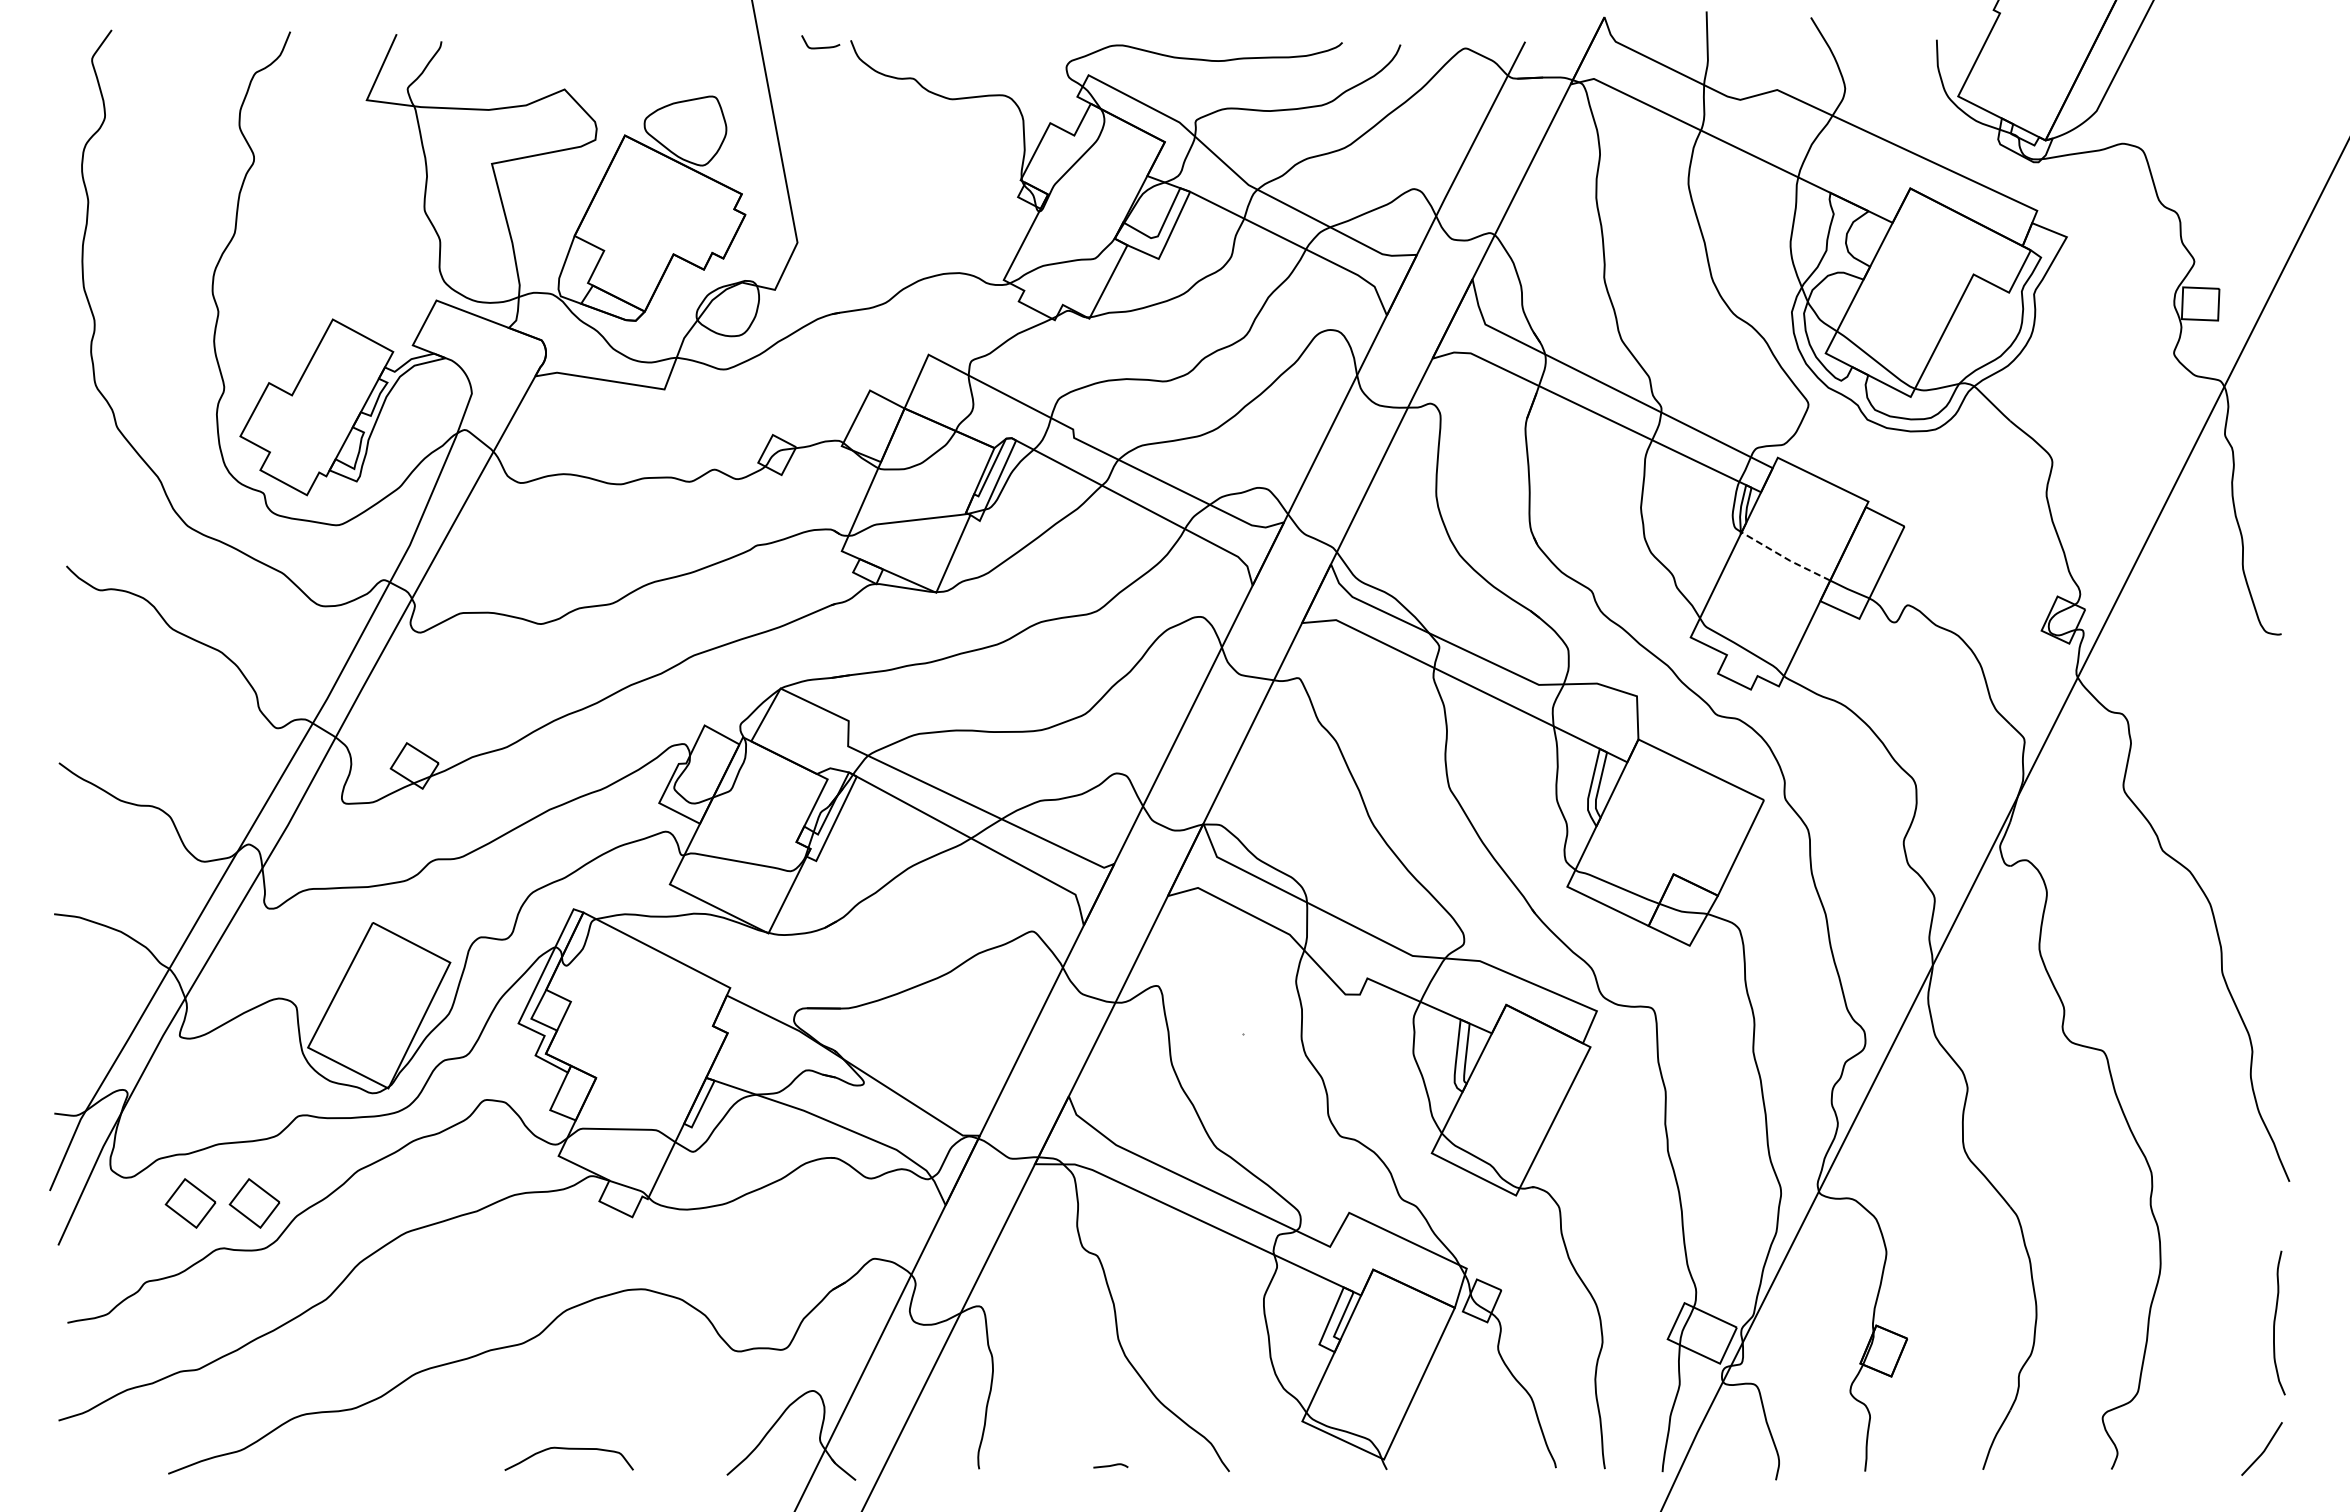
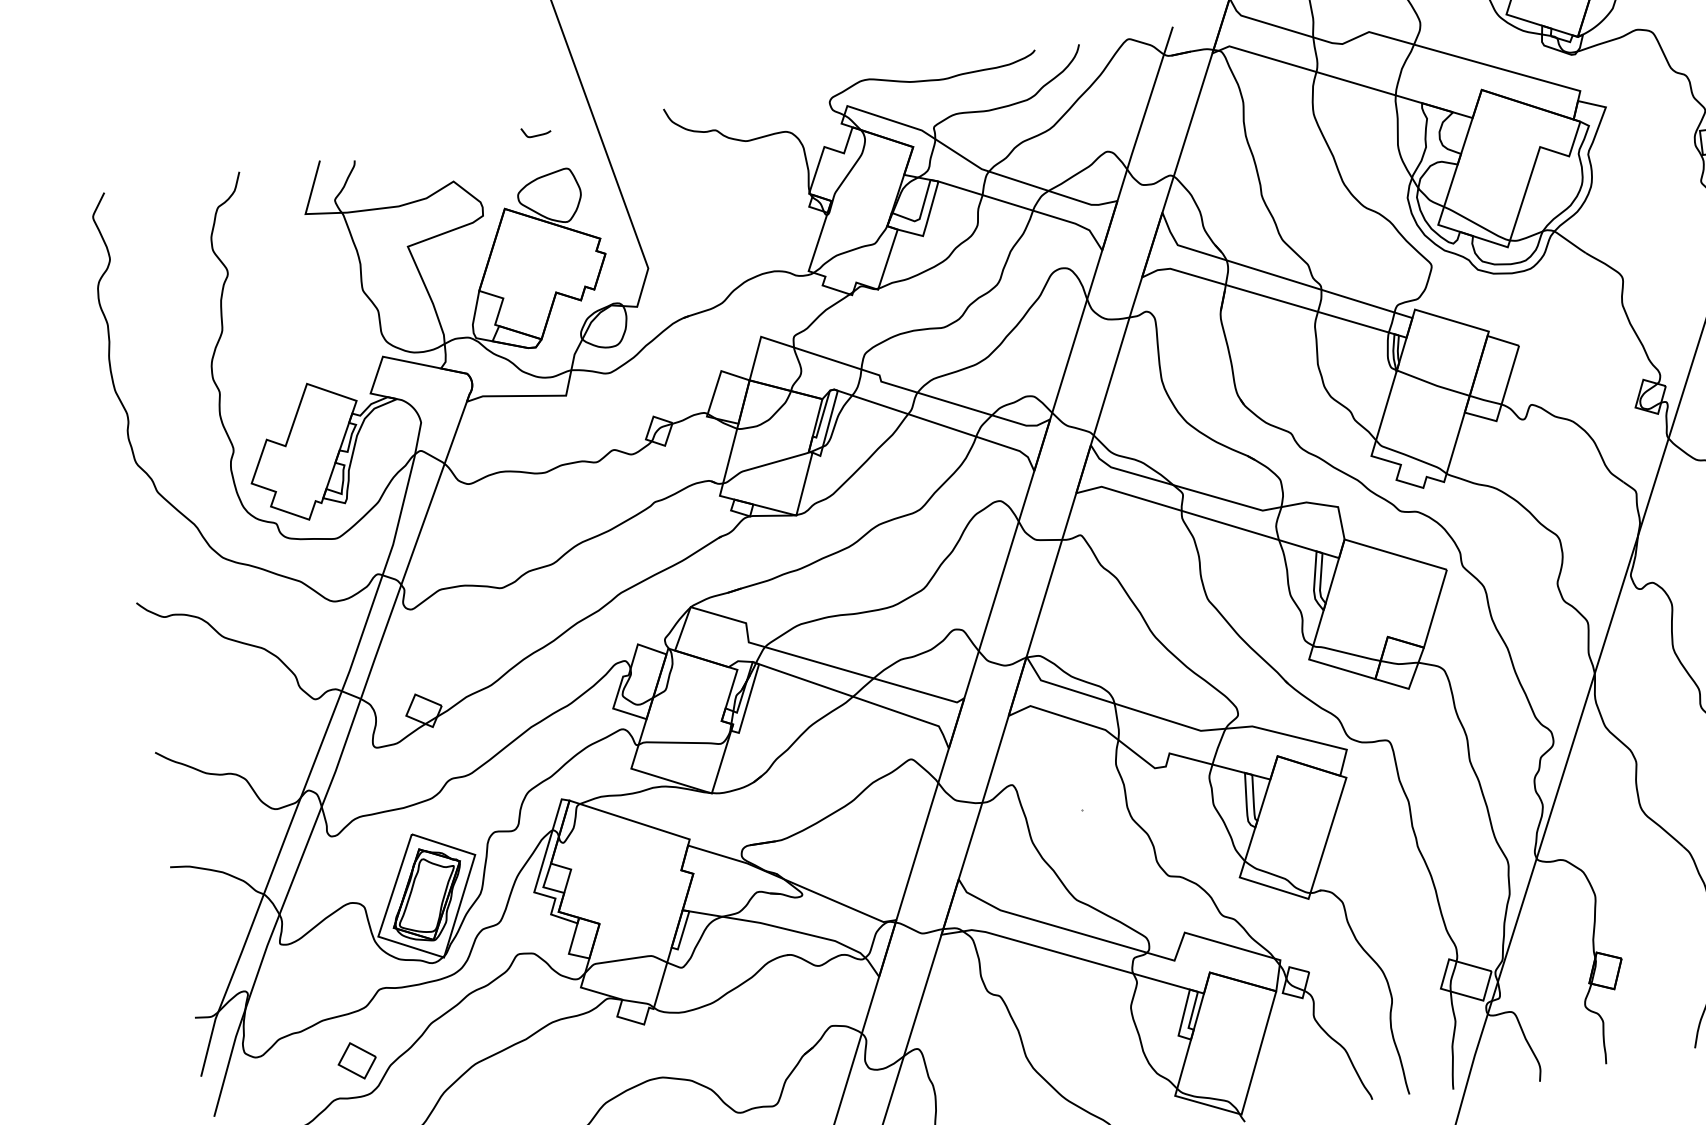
curve: (820, 47) -> (536, 135), moved
line: (1785, 557) -> (1433, 383), dashed -> solid
part: (379, 1003) -> (426, 894), added
part: (190, 1203) -> (308, 1068), removed

